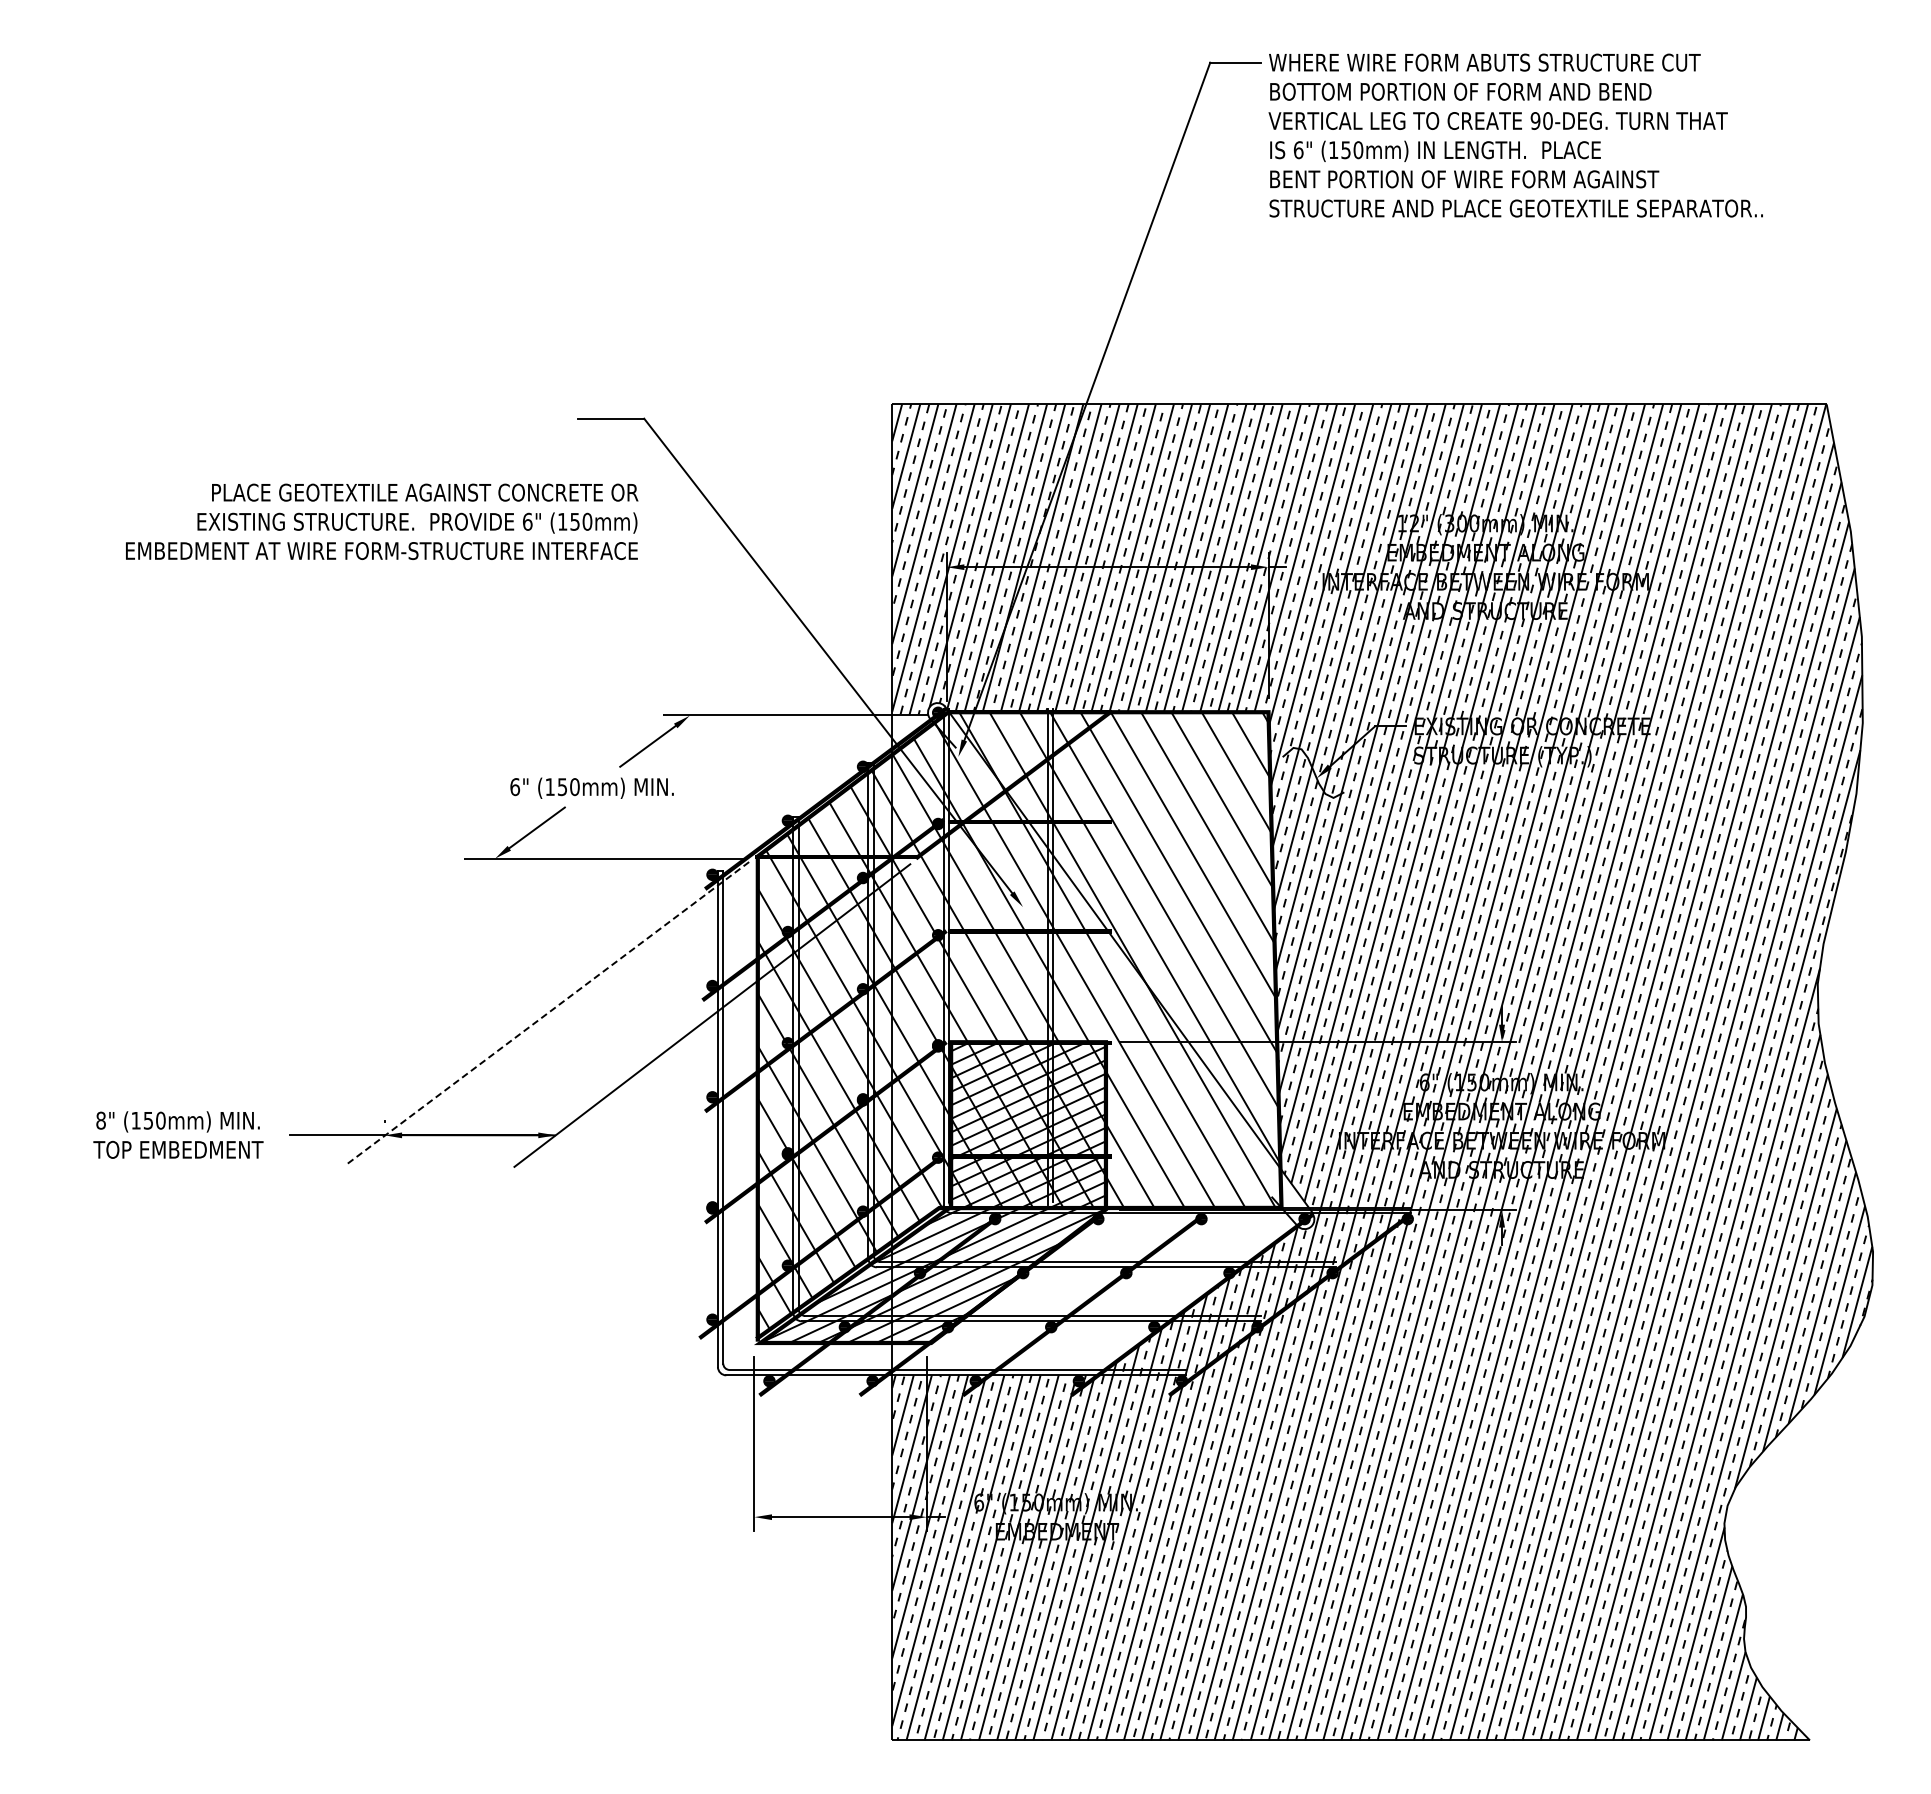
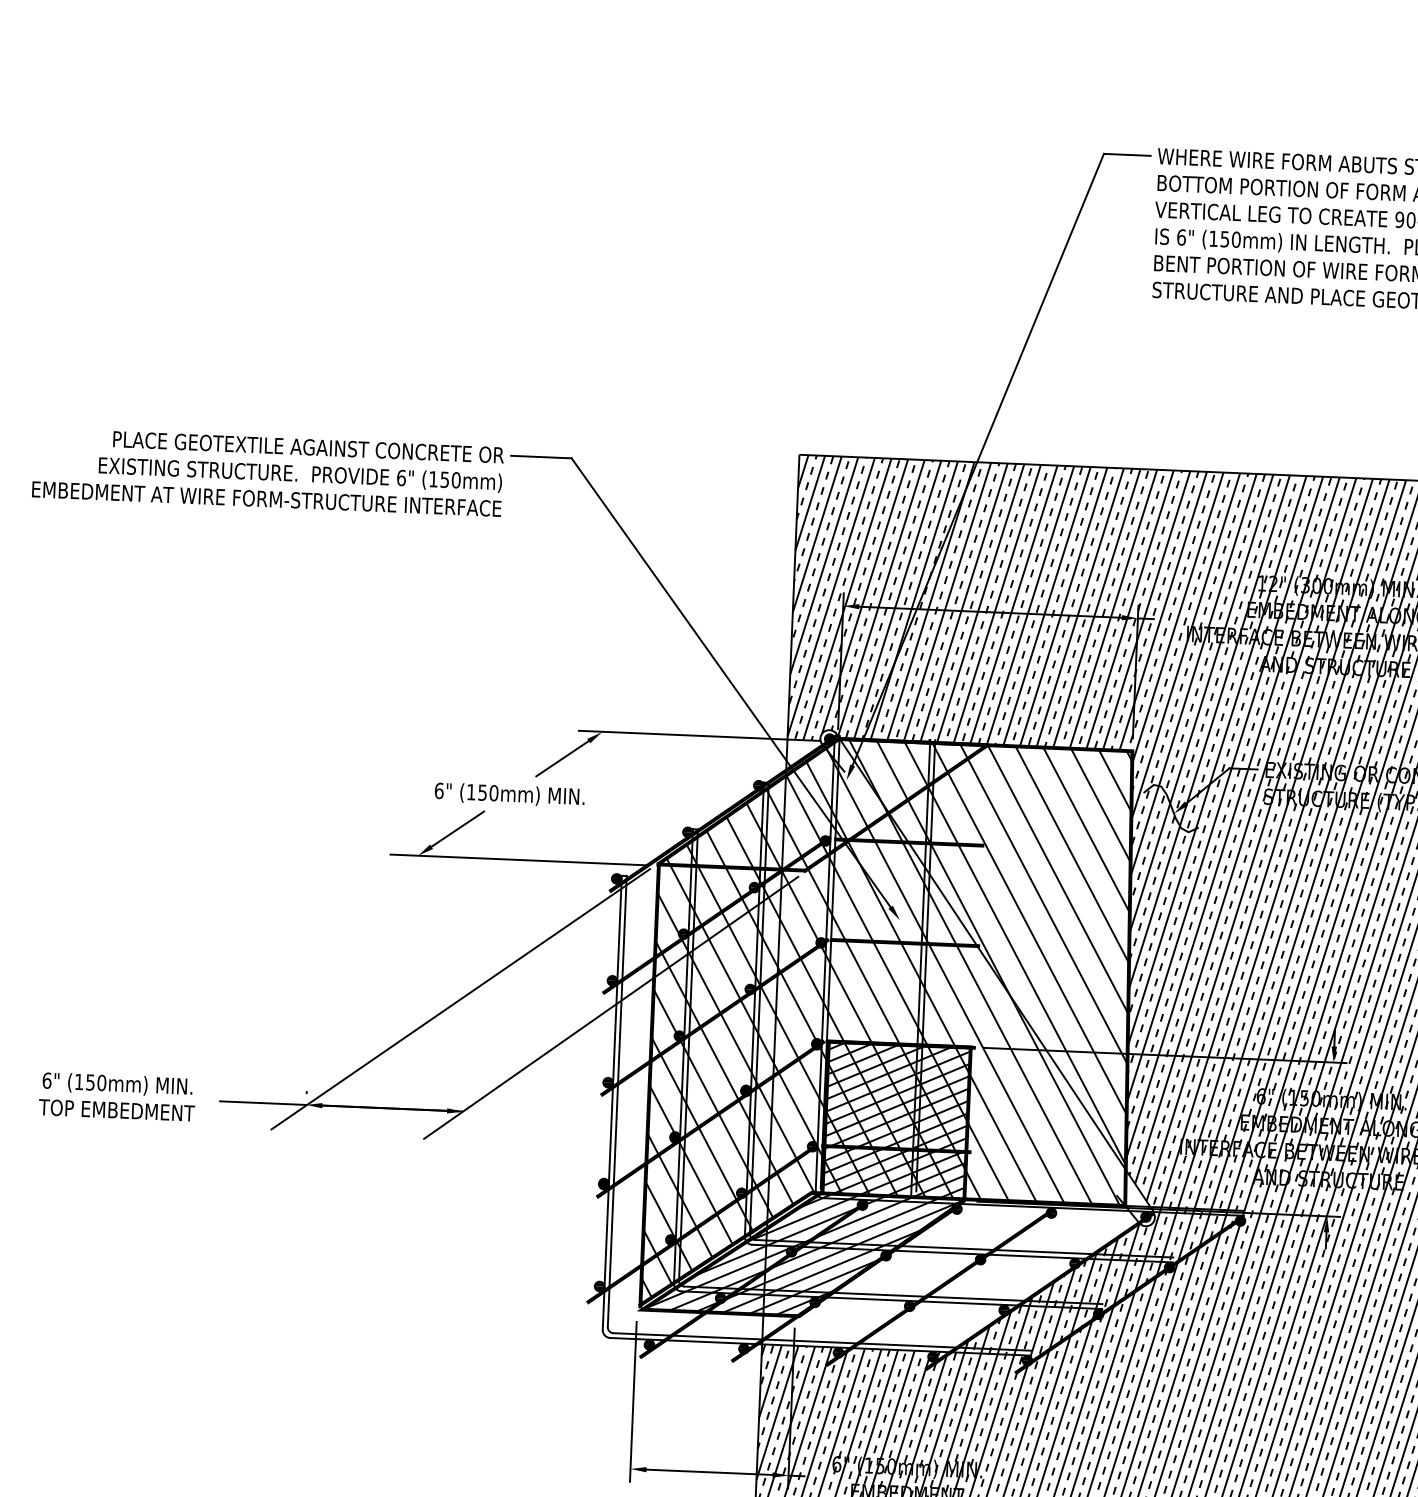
text: (382, 521) -> (268, 472), moved
line: (548, 1013) -> (461, 999), dashed -> solid
text: (100, 1120) -> (46, 1080), 8" -> 6"

